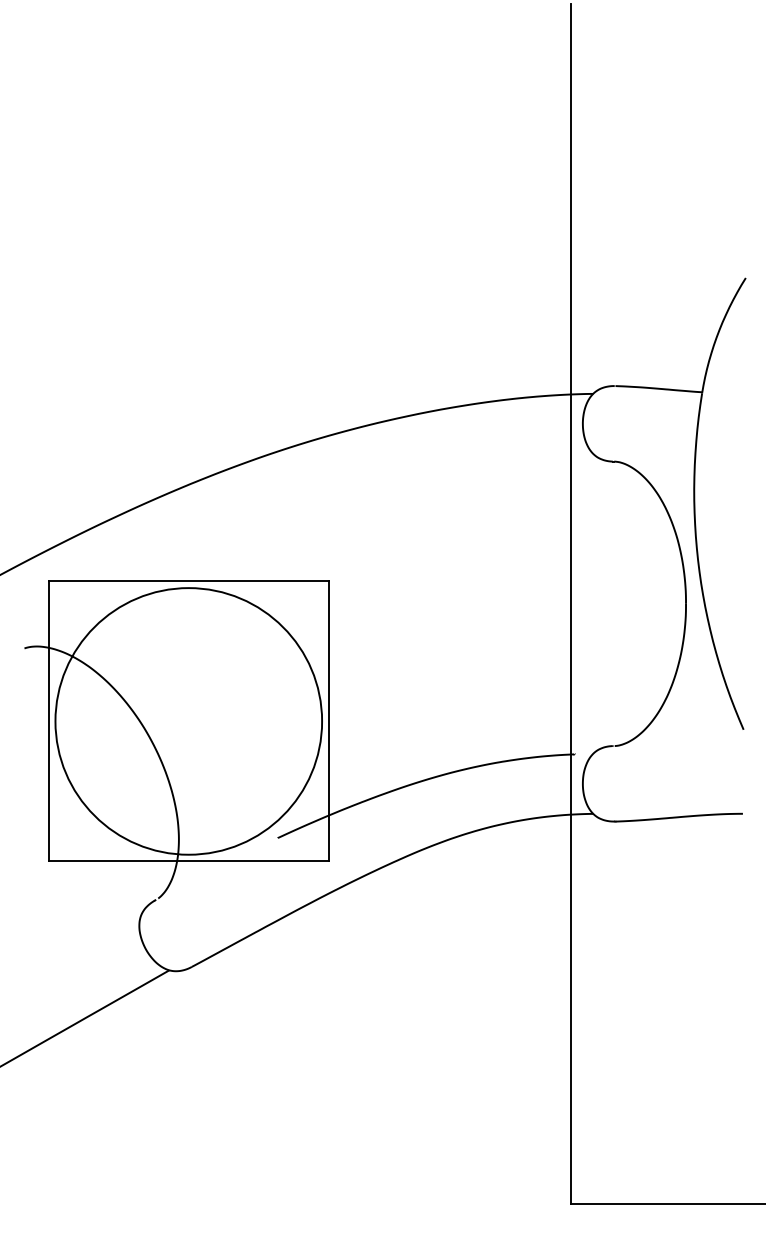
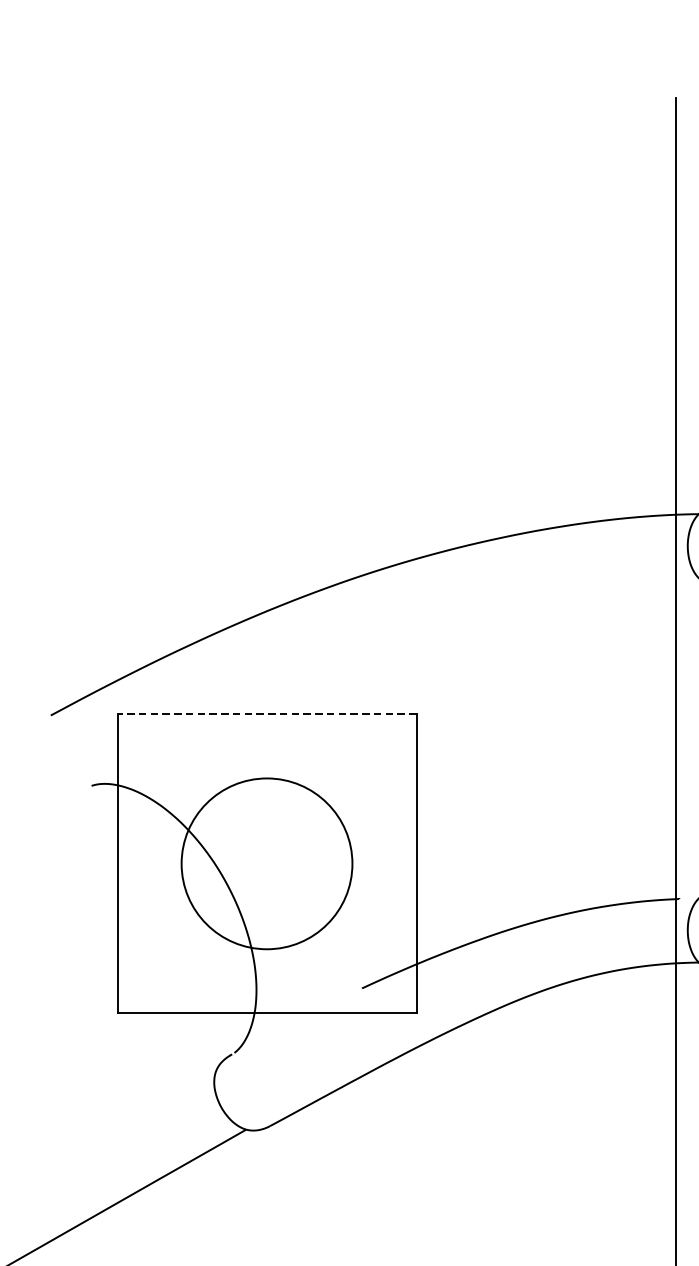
line: (188, 581) -> (266, 714), solid -> dashed
circle: (188, 721) -> (266, 863), size x0.6

